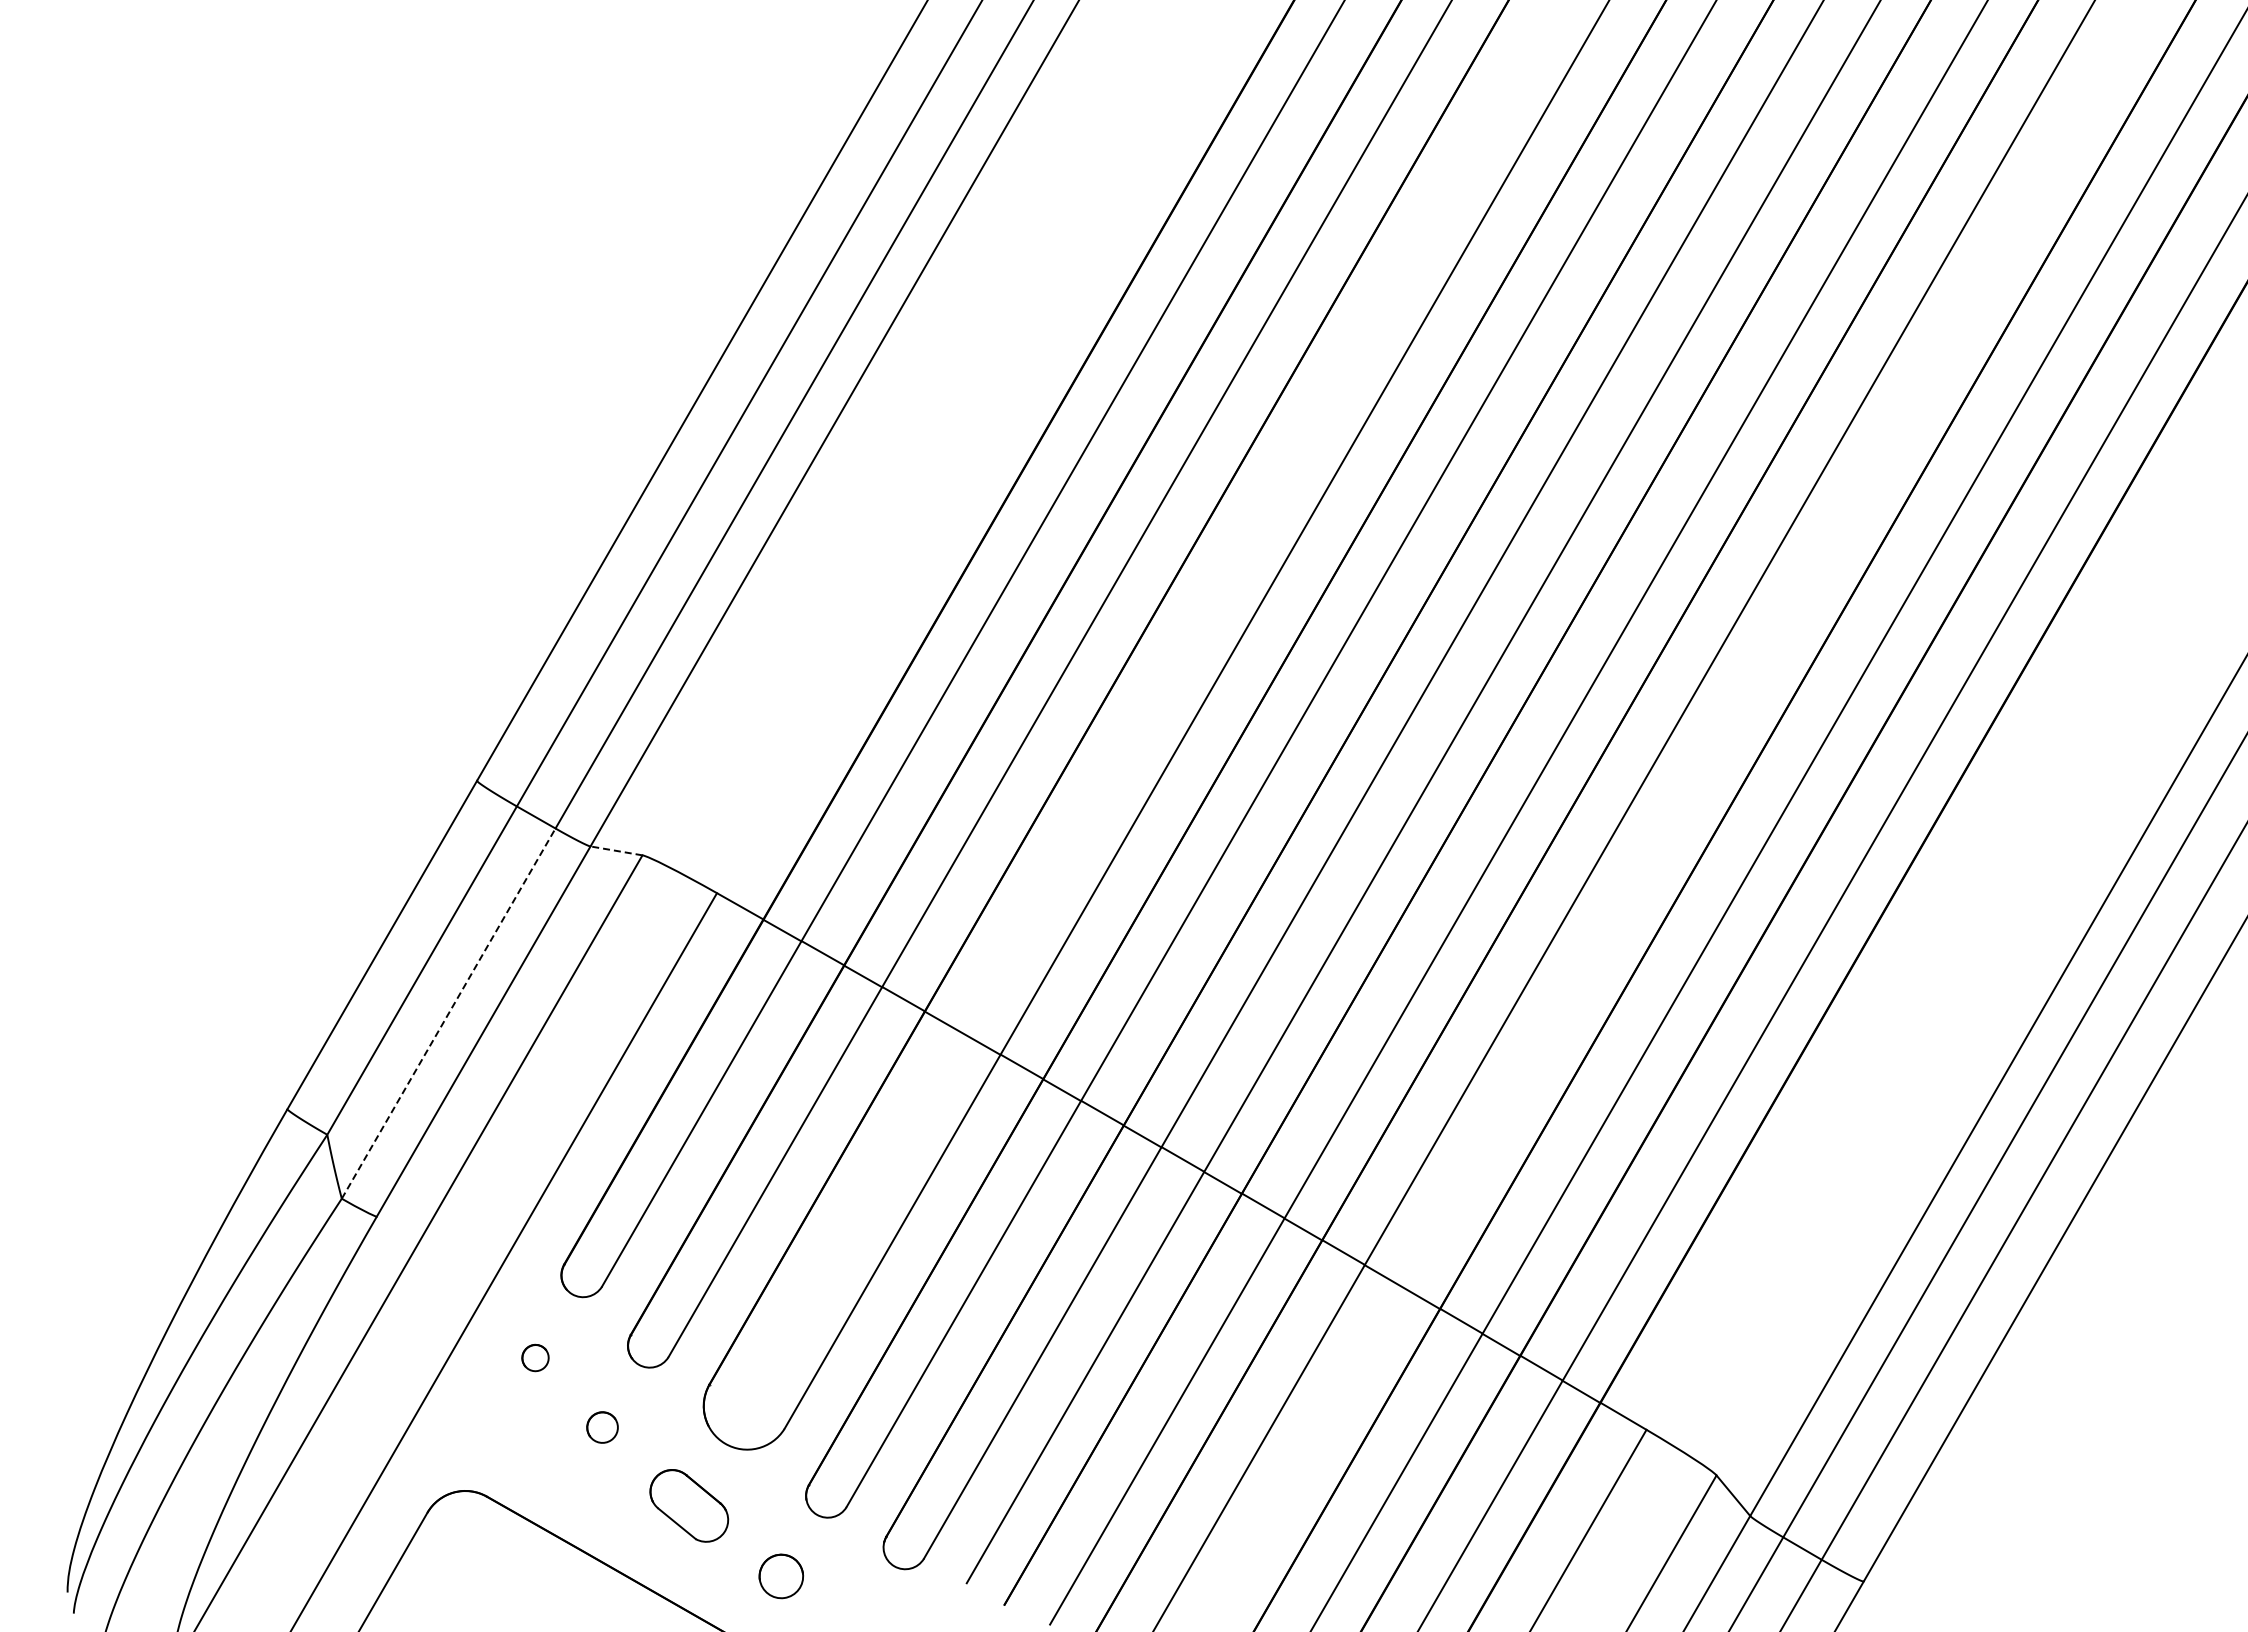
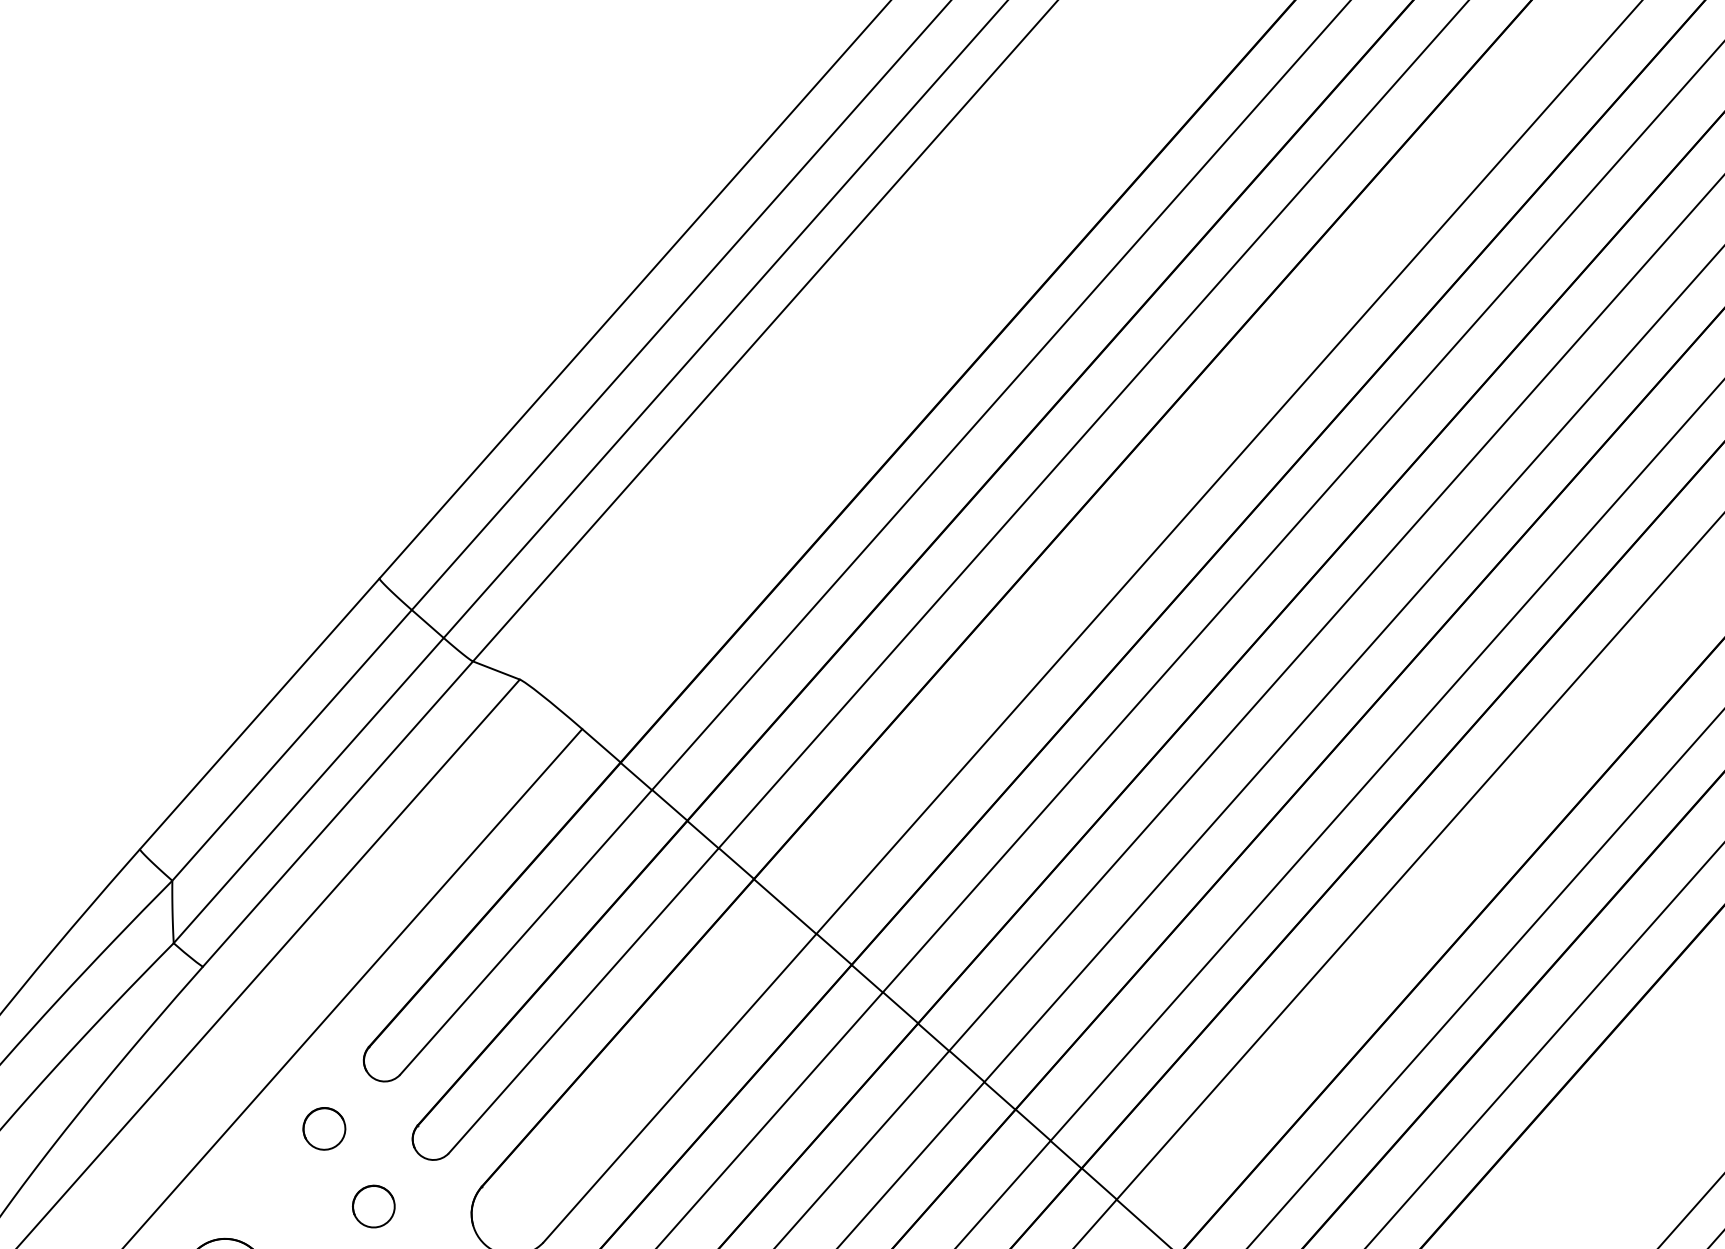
line: (616, 850) -> (496, 670), dashed -> solid
line: (448, 1013) -> (308, 790), dashed -> solid
part: (535, 1357) -> (324, 1128), size x1.67
part: (602, 1427) -> (373, 1206), size x1.43

